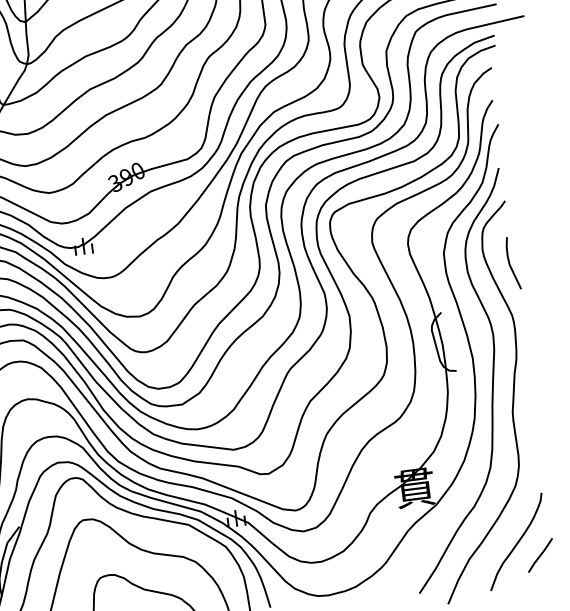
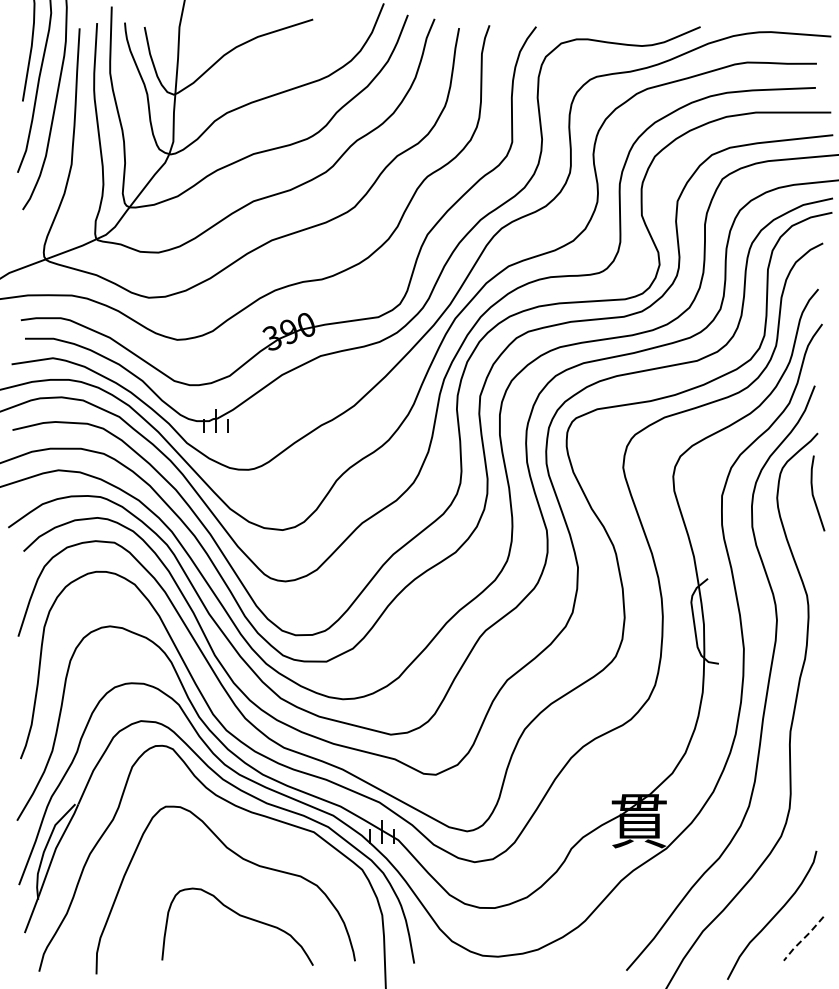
line: (510, 263) -> (813, 493), moved
line: (540, 555) -> (803, 938), solid -> dashed

